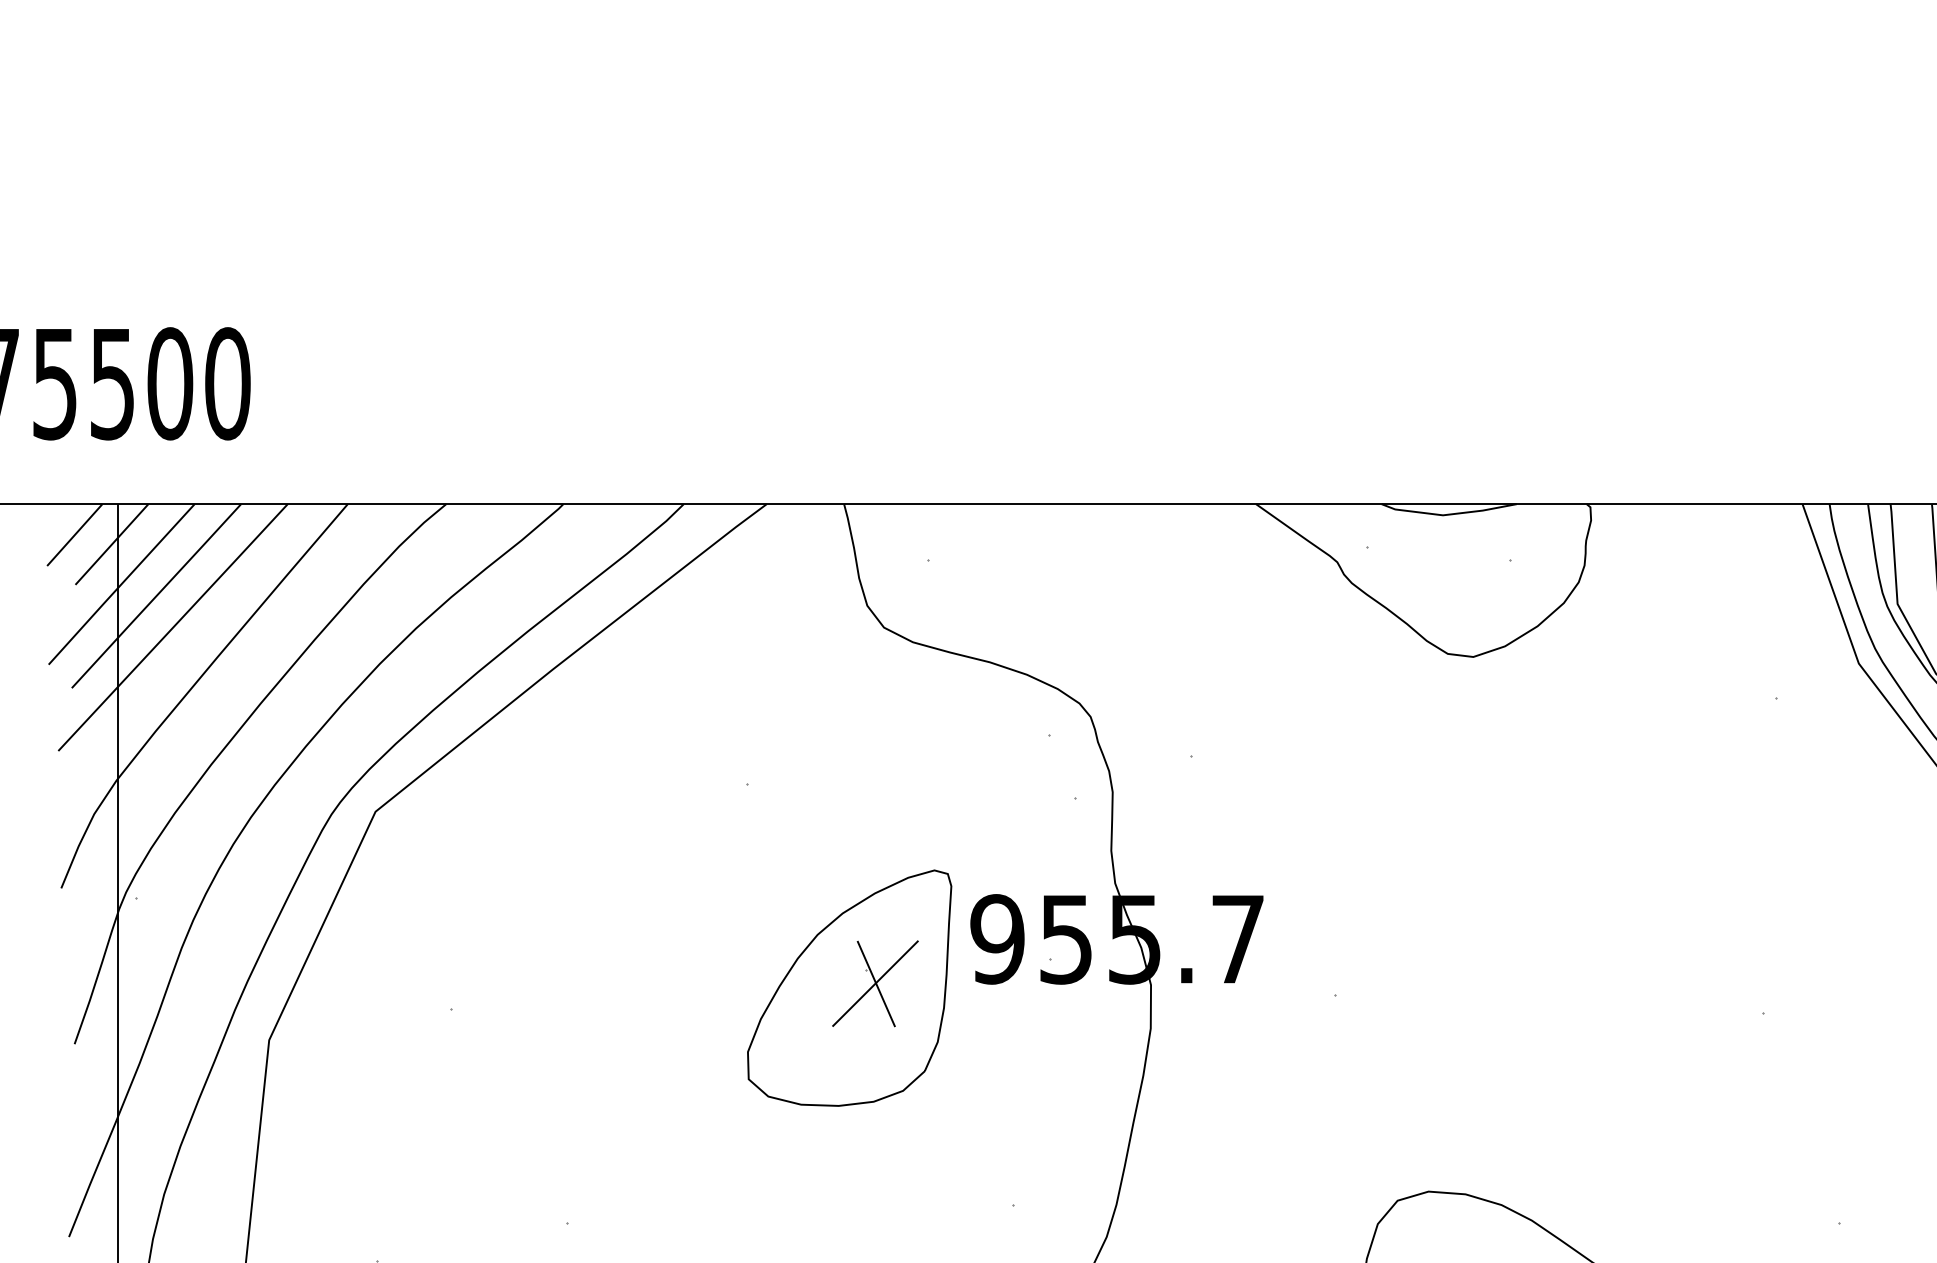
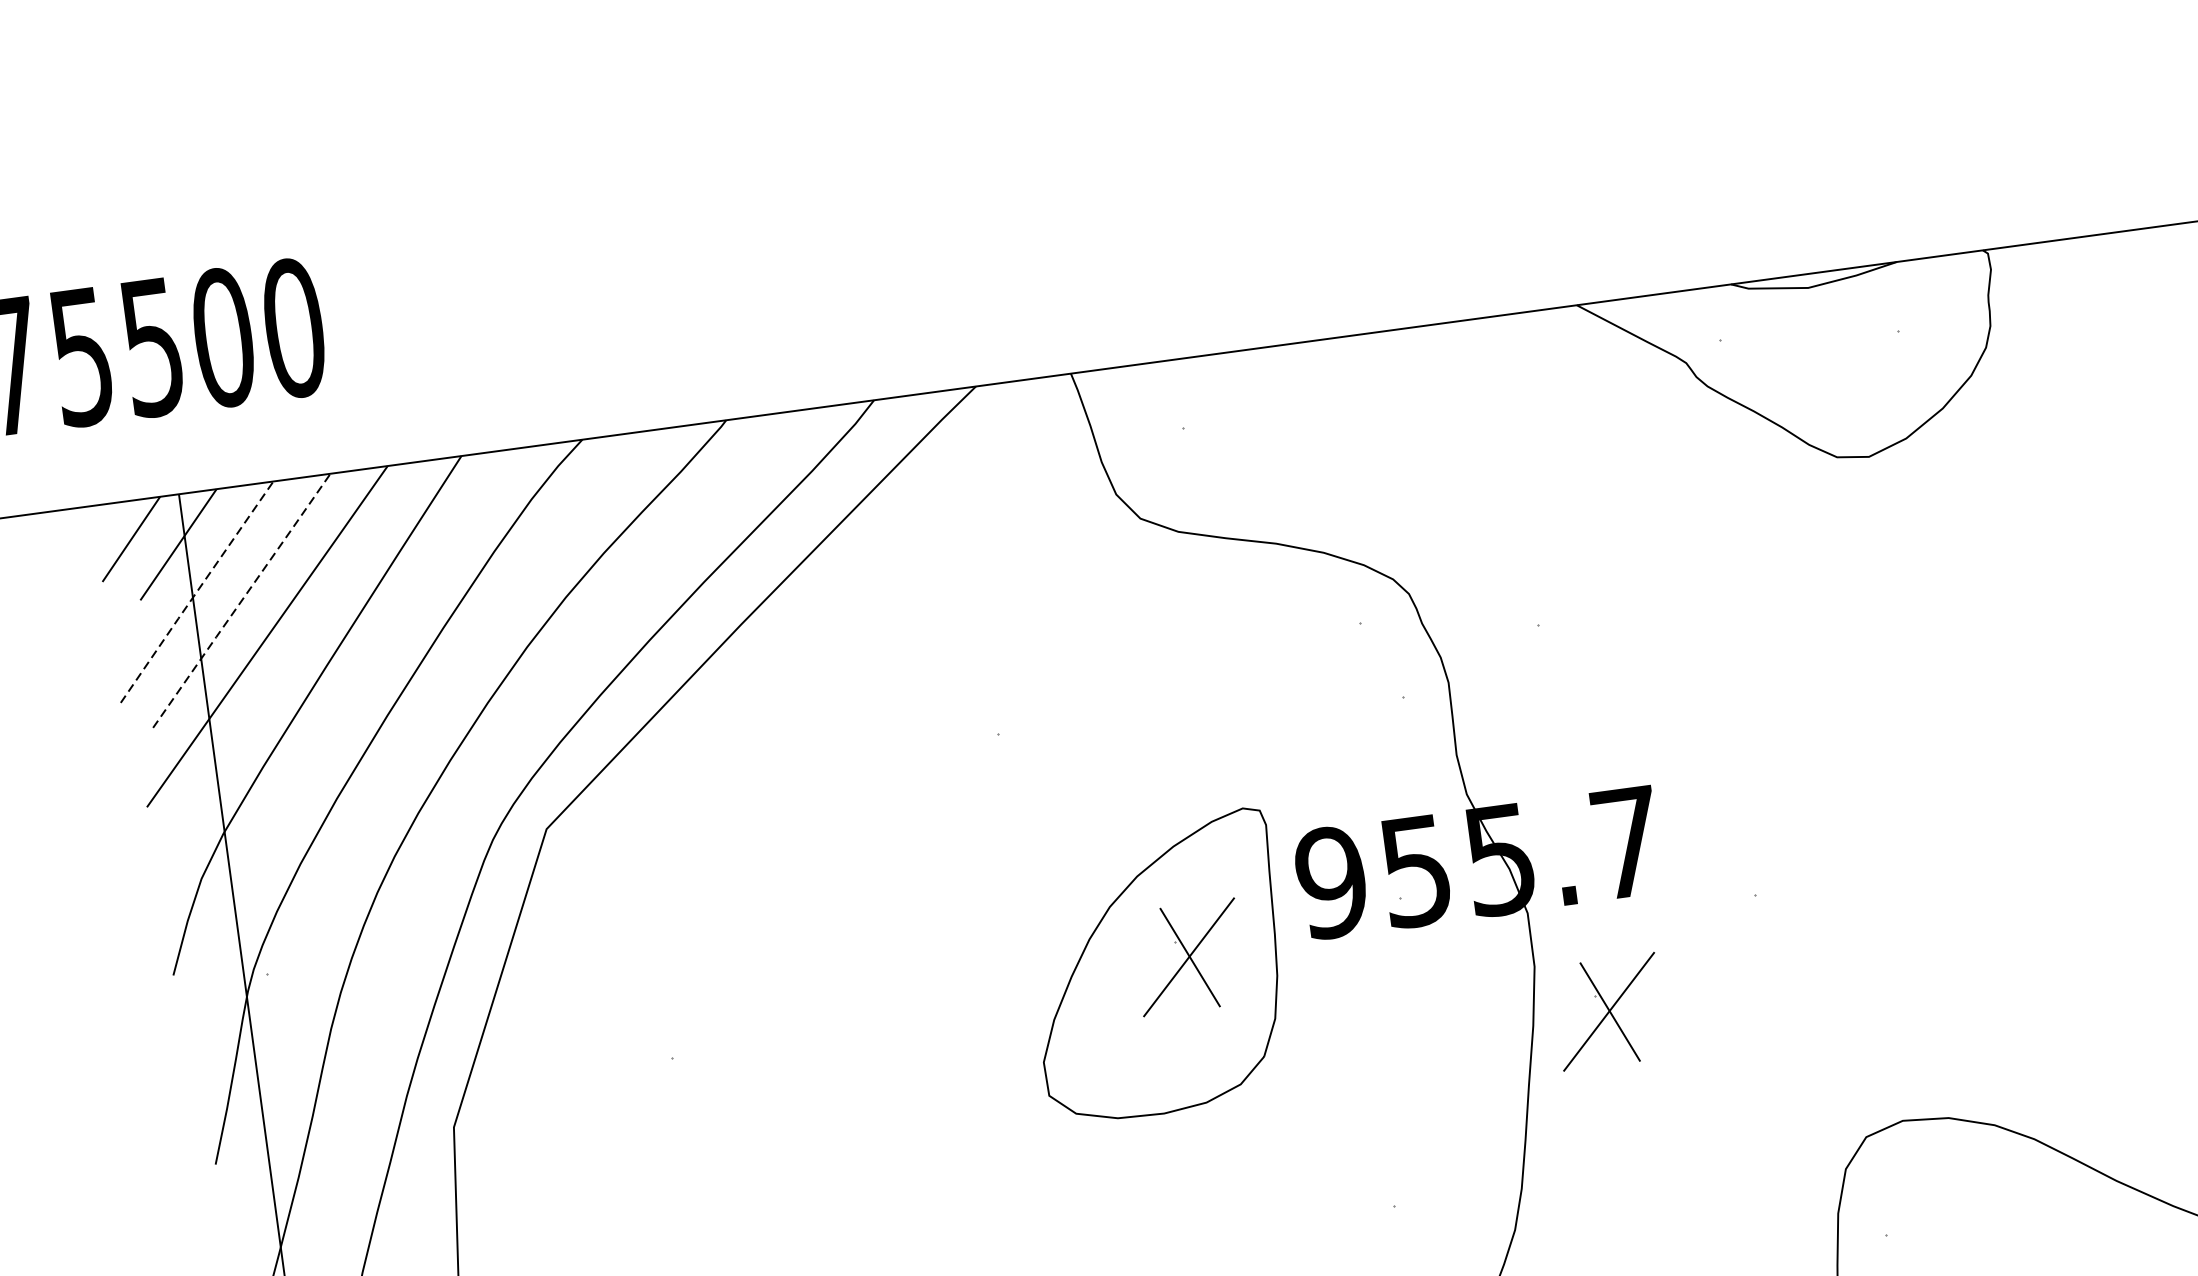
line: (121, 584) -> (196, 592), solid -> dashed
line: (156, 596) -> (241, 601), solid -> dashed
part: (1205, 1072) -> (1609, 1011), added

